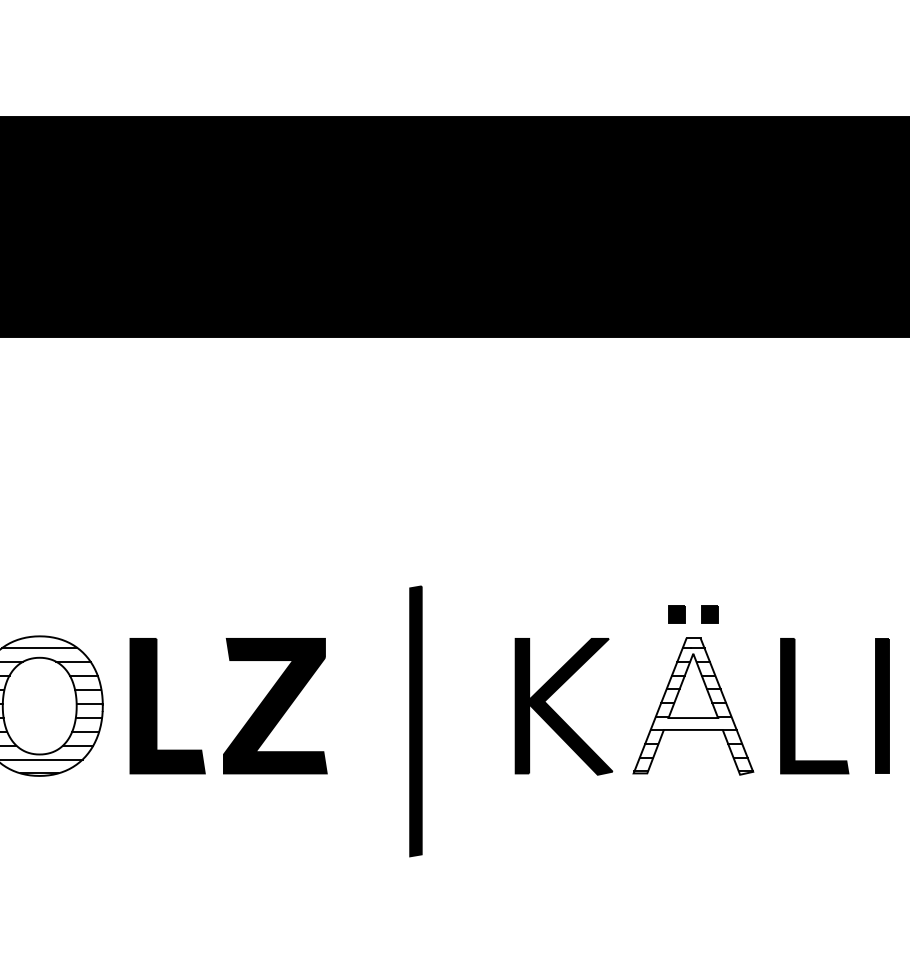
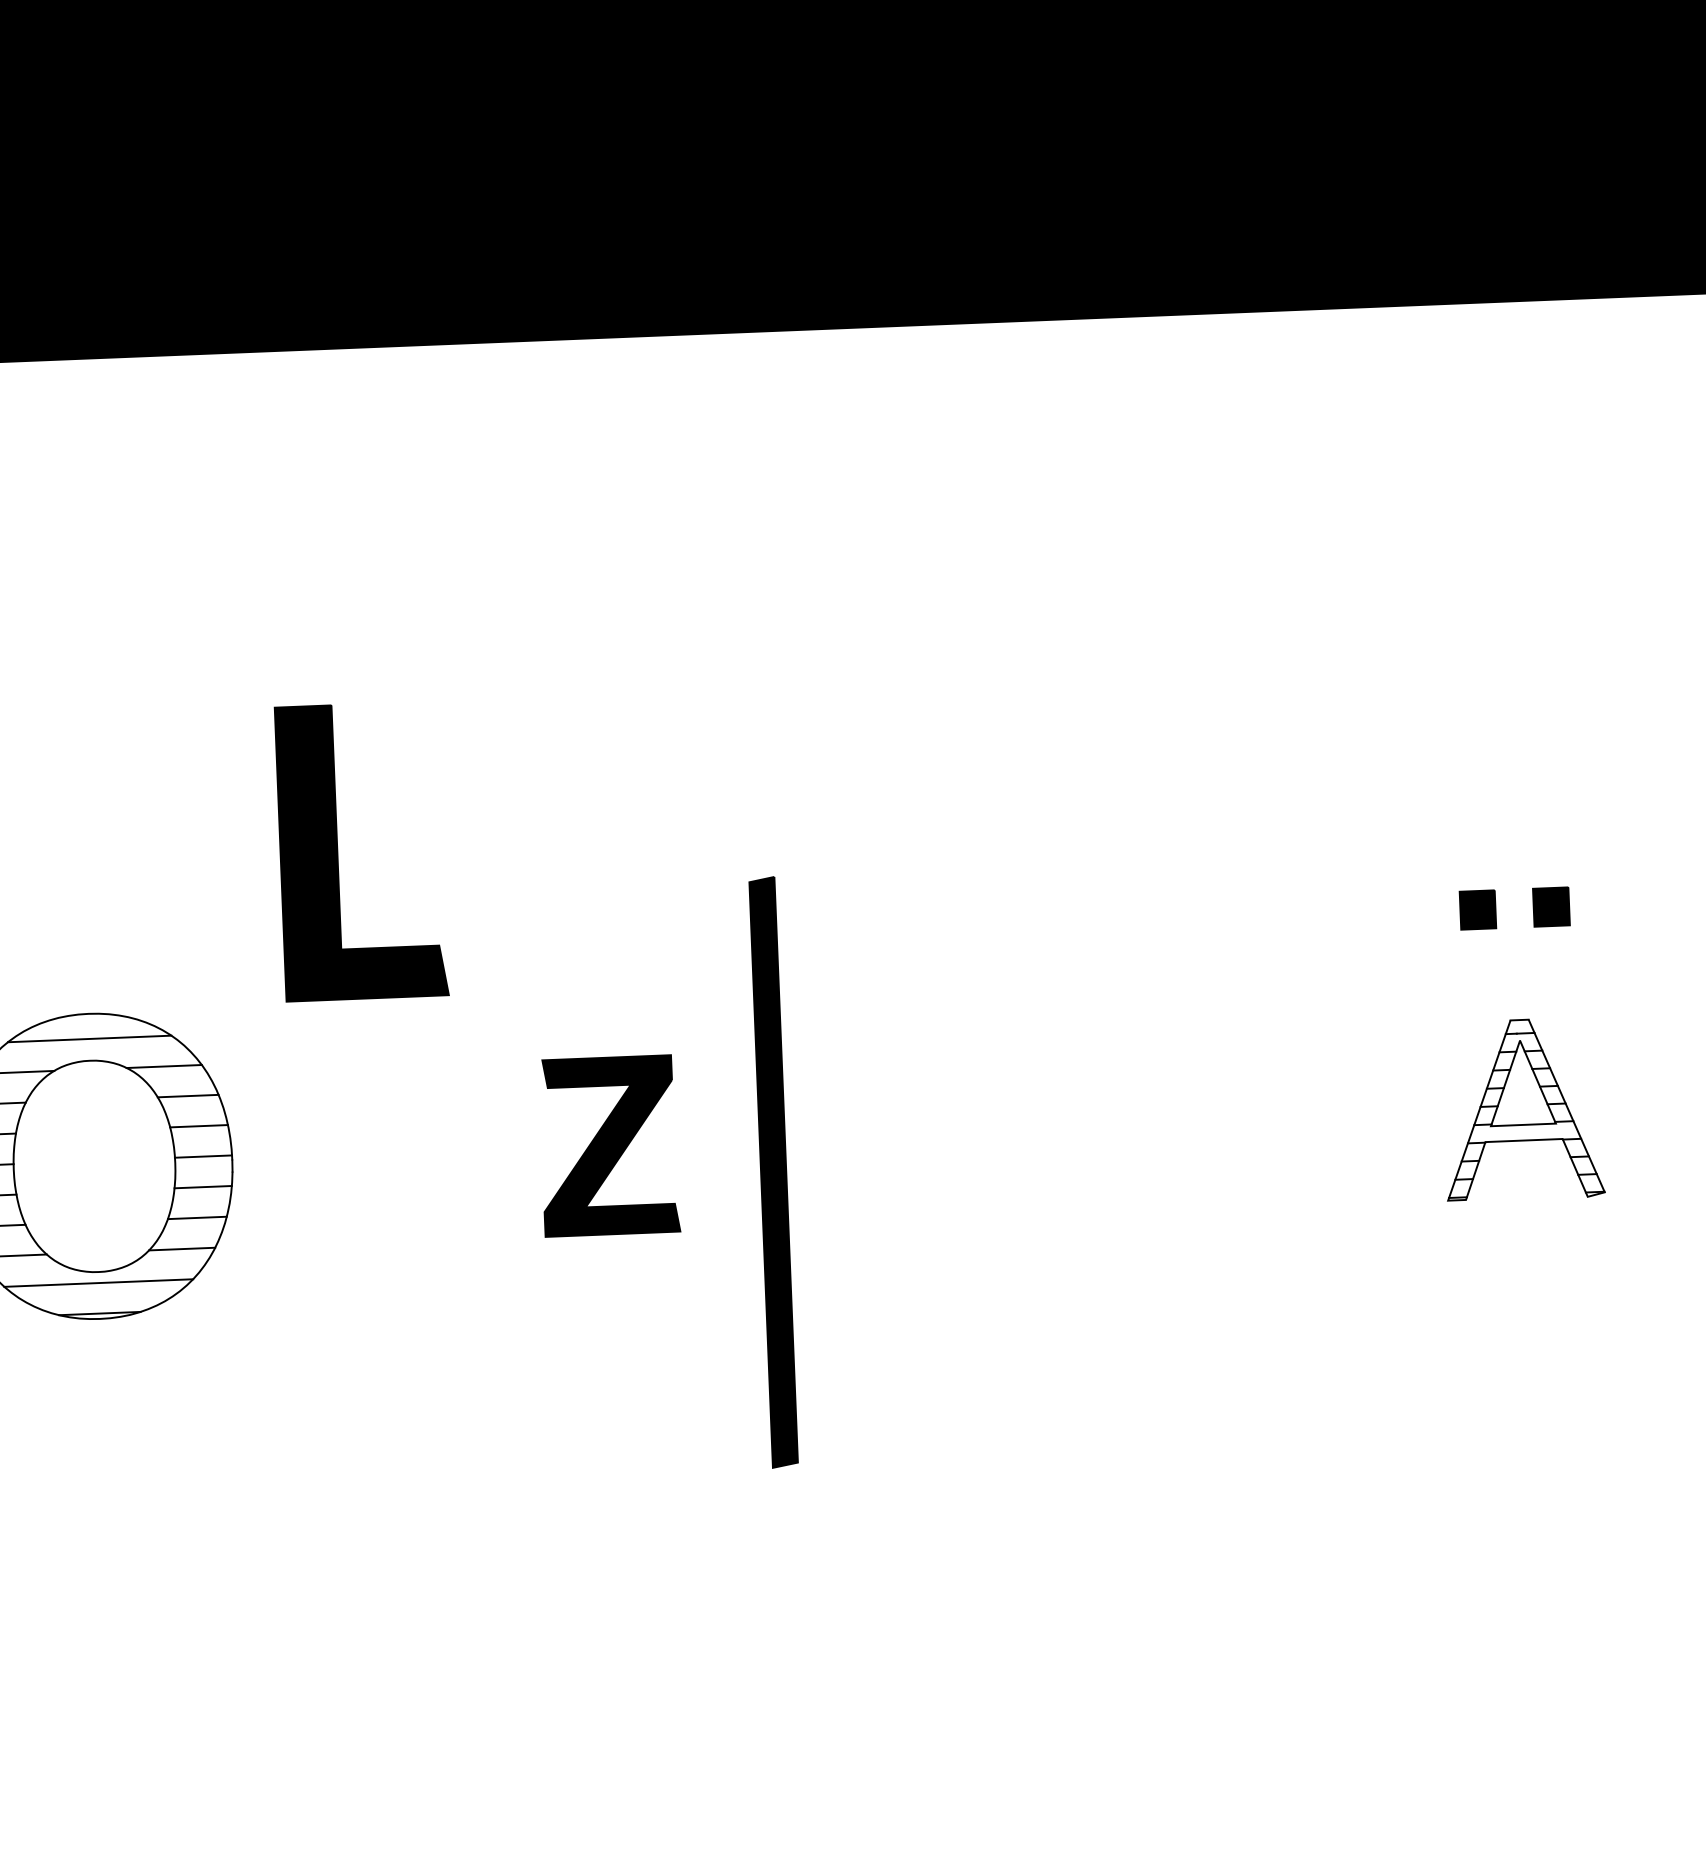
part: (157, 706) -> (339, 853), moved
part: (275, 706) -> (609, 1146), size x0.6
part: (693, 706) -> (1523, 1109), size x0.6
part: (556, 712) -> (1224, 1134), removed
part: (415, 721) -> (772, 1172), moved

